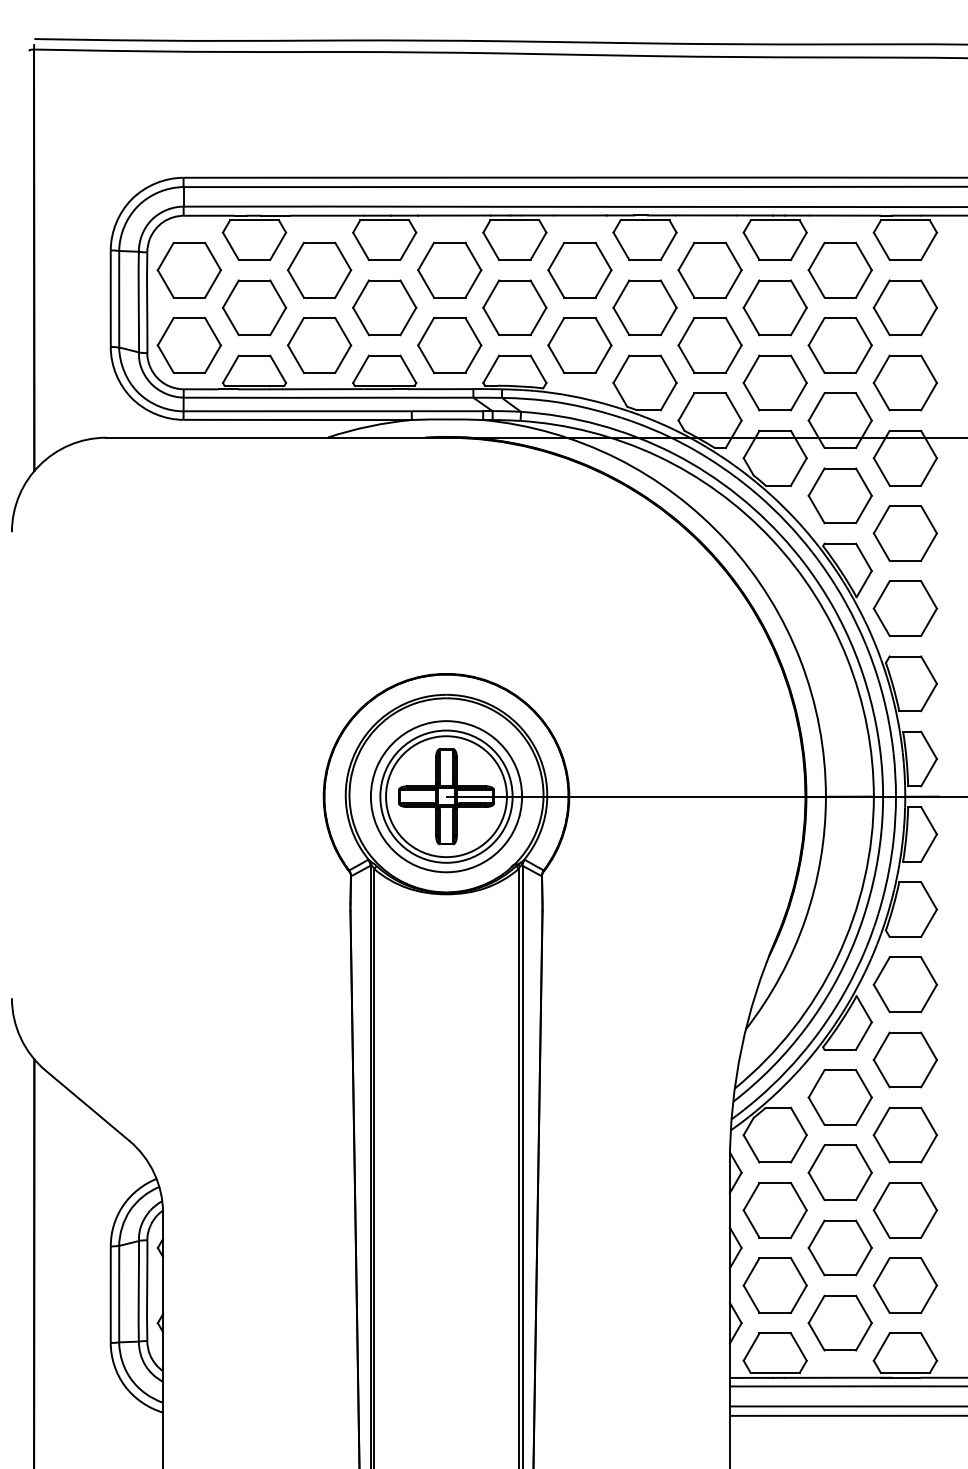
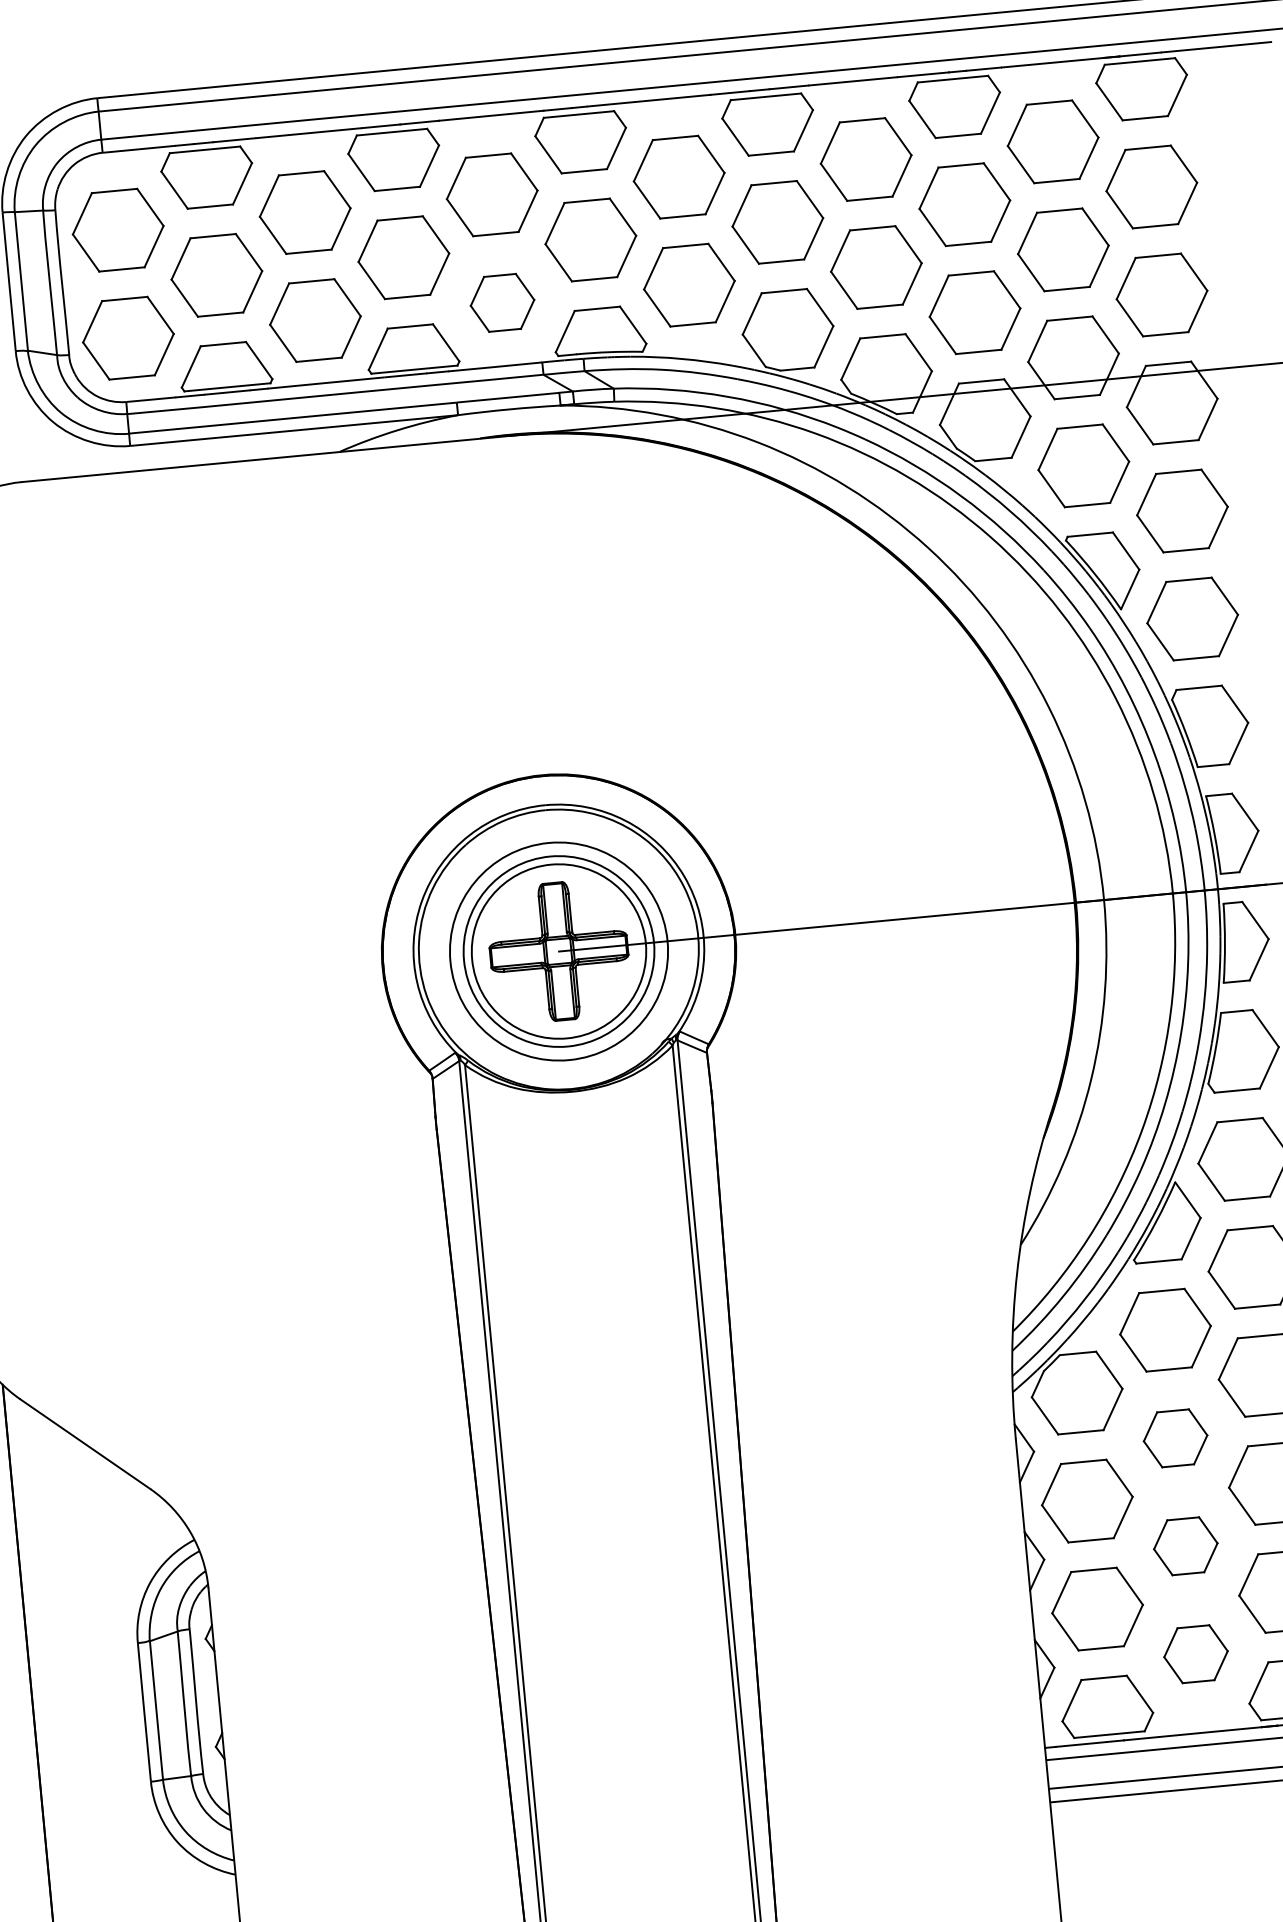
part: (449, 345) -> (502, 303), size x0.7
part: (839, 1172) -> (1174, 1437), size x0.7
part: (839, 1247) -> (1184, 1545), size x0.7
part: (839, 1322) -> (1194, 1653), size x0.7

